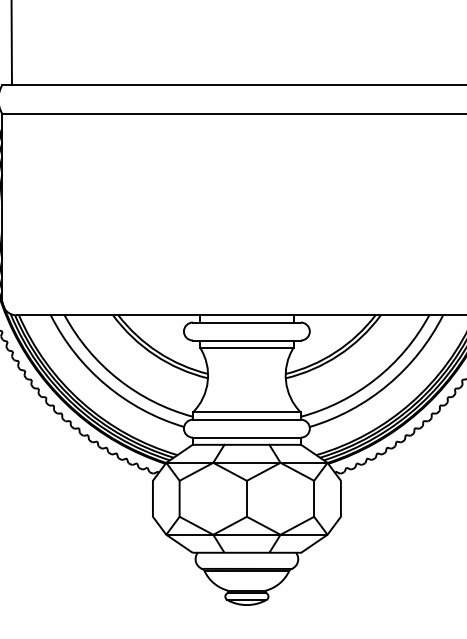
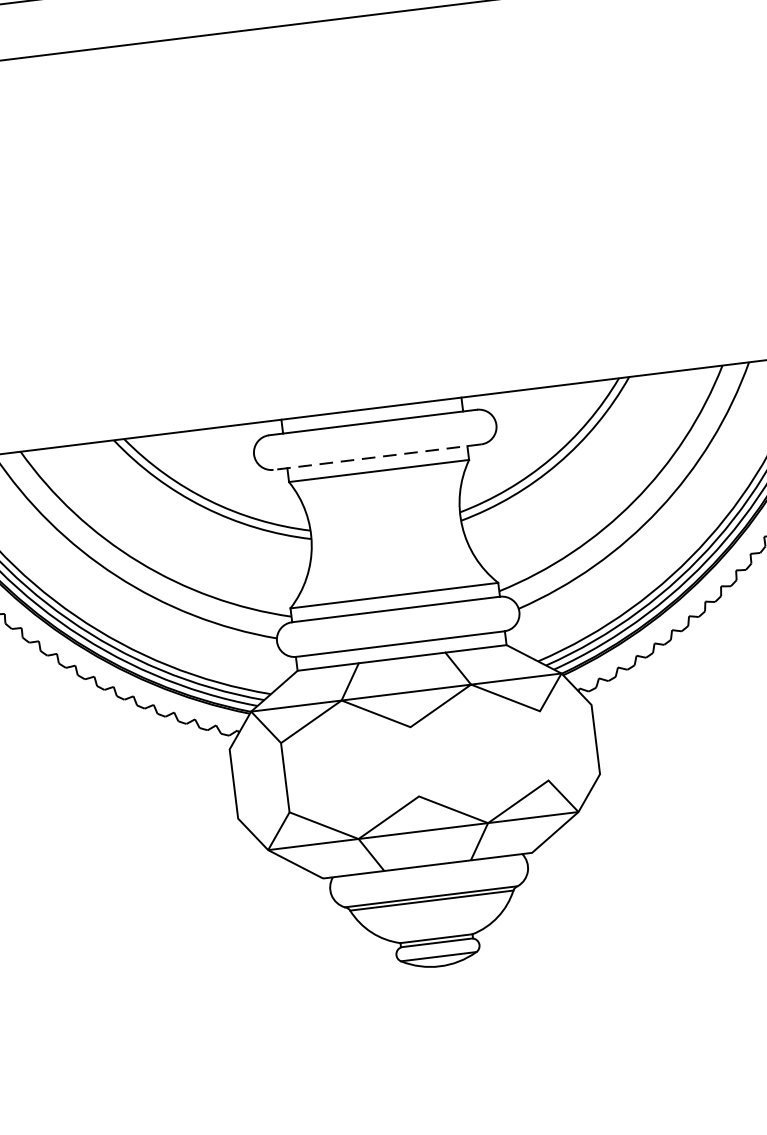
line: (246, 340) -> (376, 457), solid -> dashed
line: (246, 498) -> (413, 761), removed
line: (314, 498) -> (544, 745), removed

